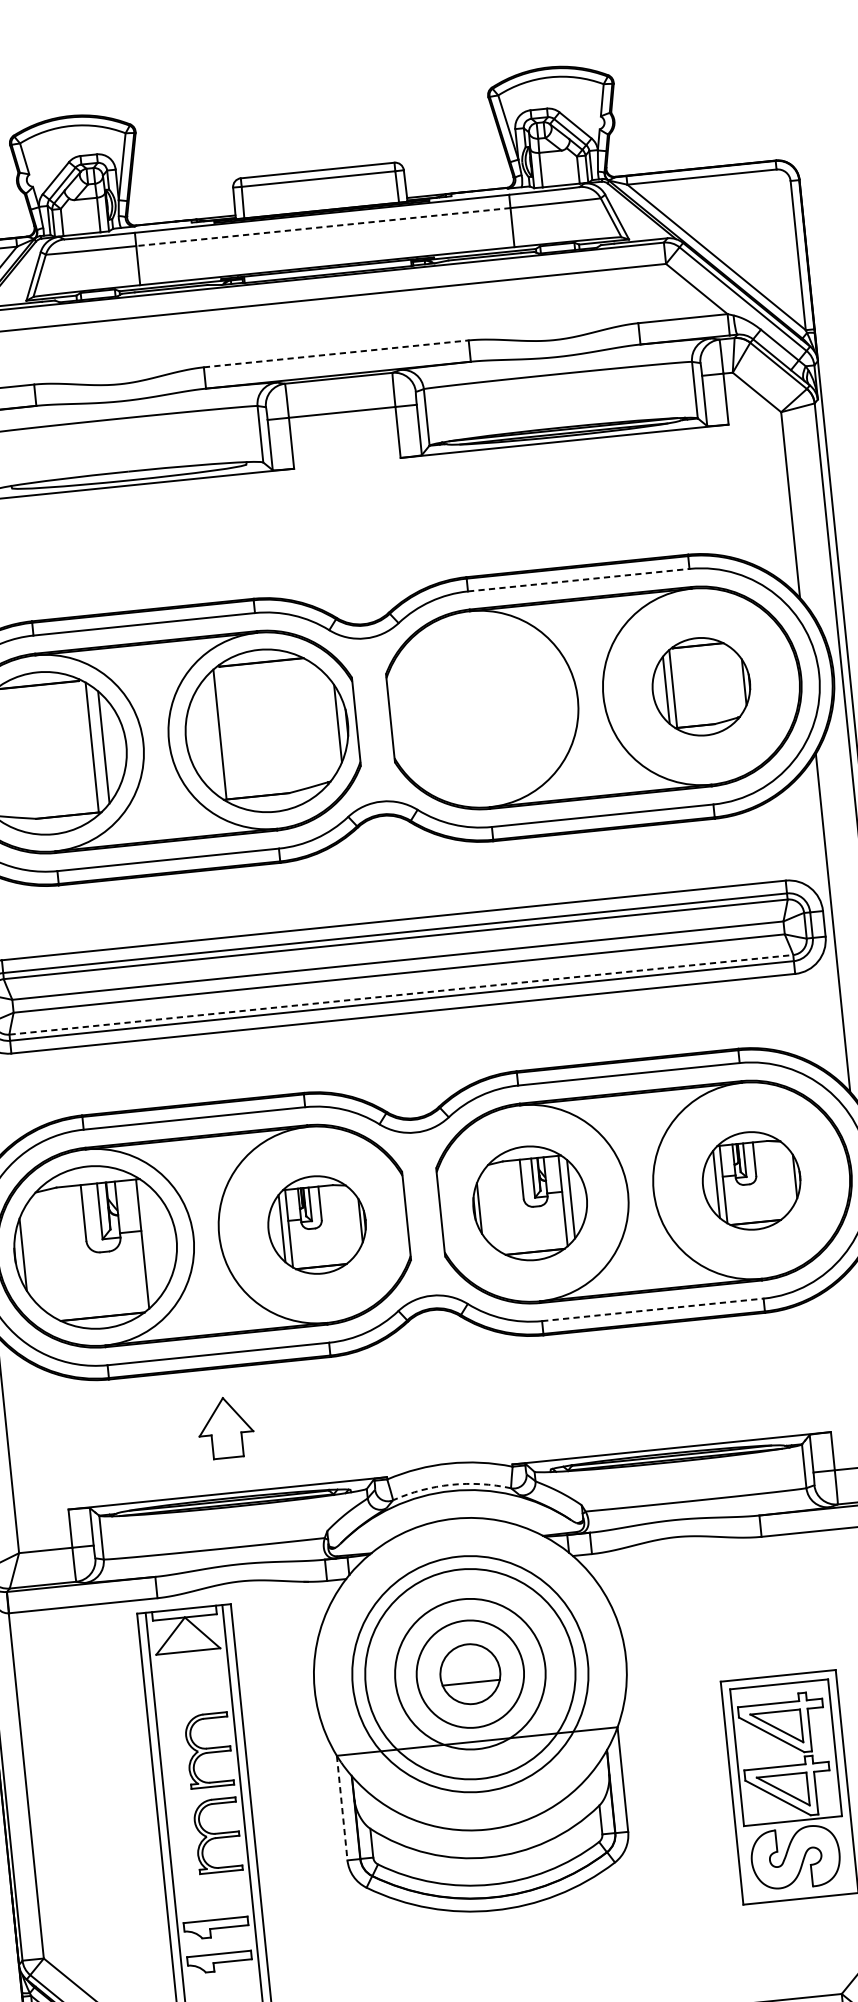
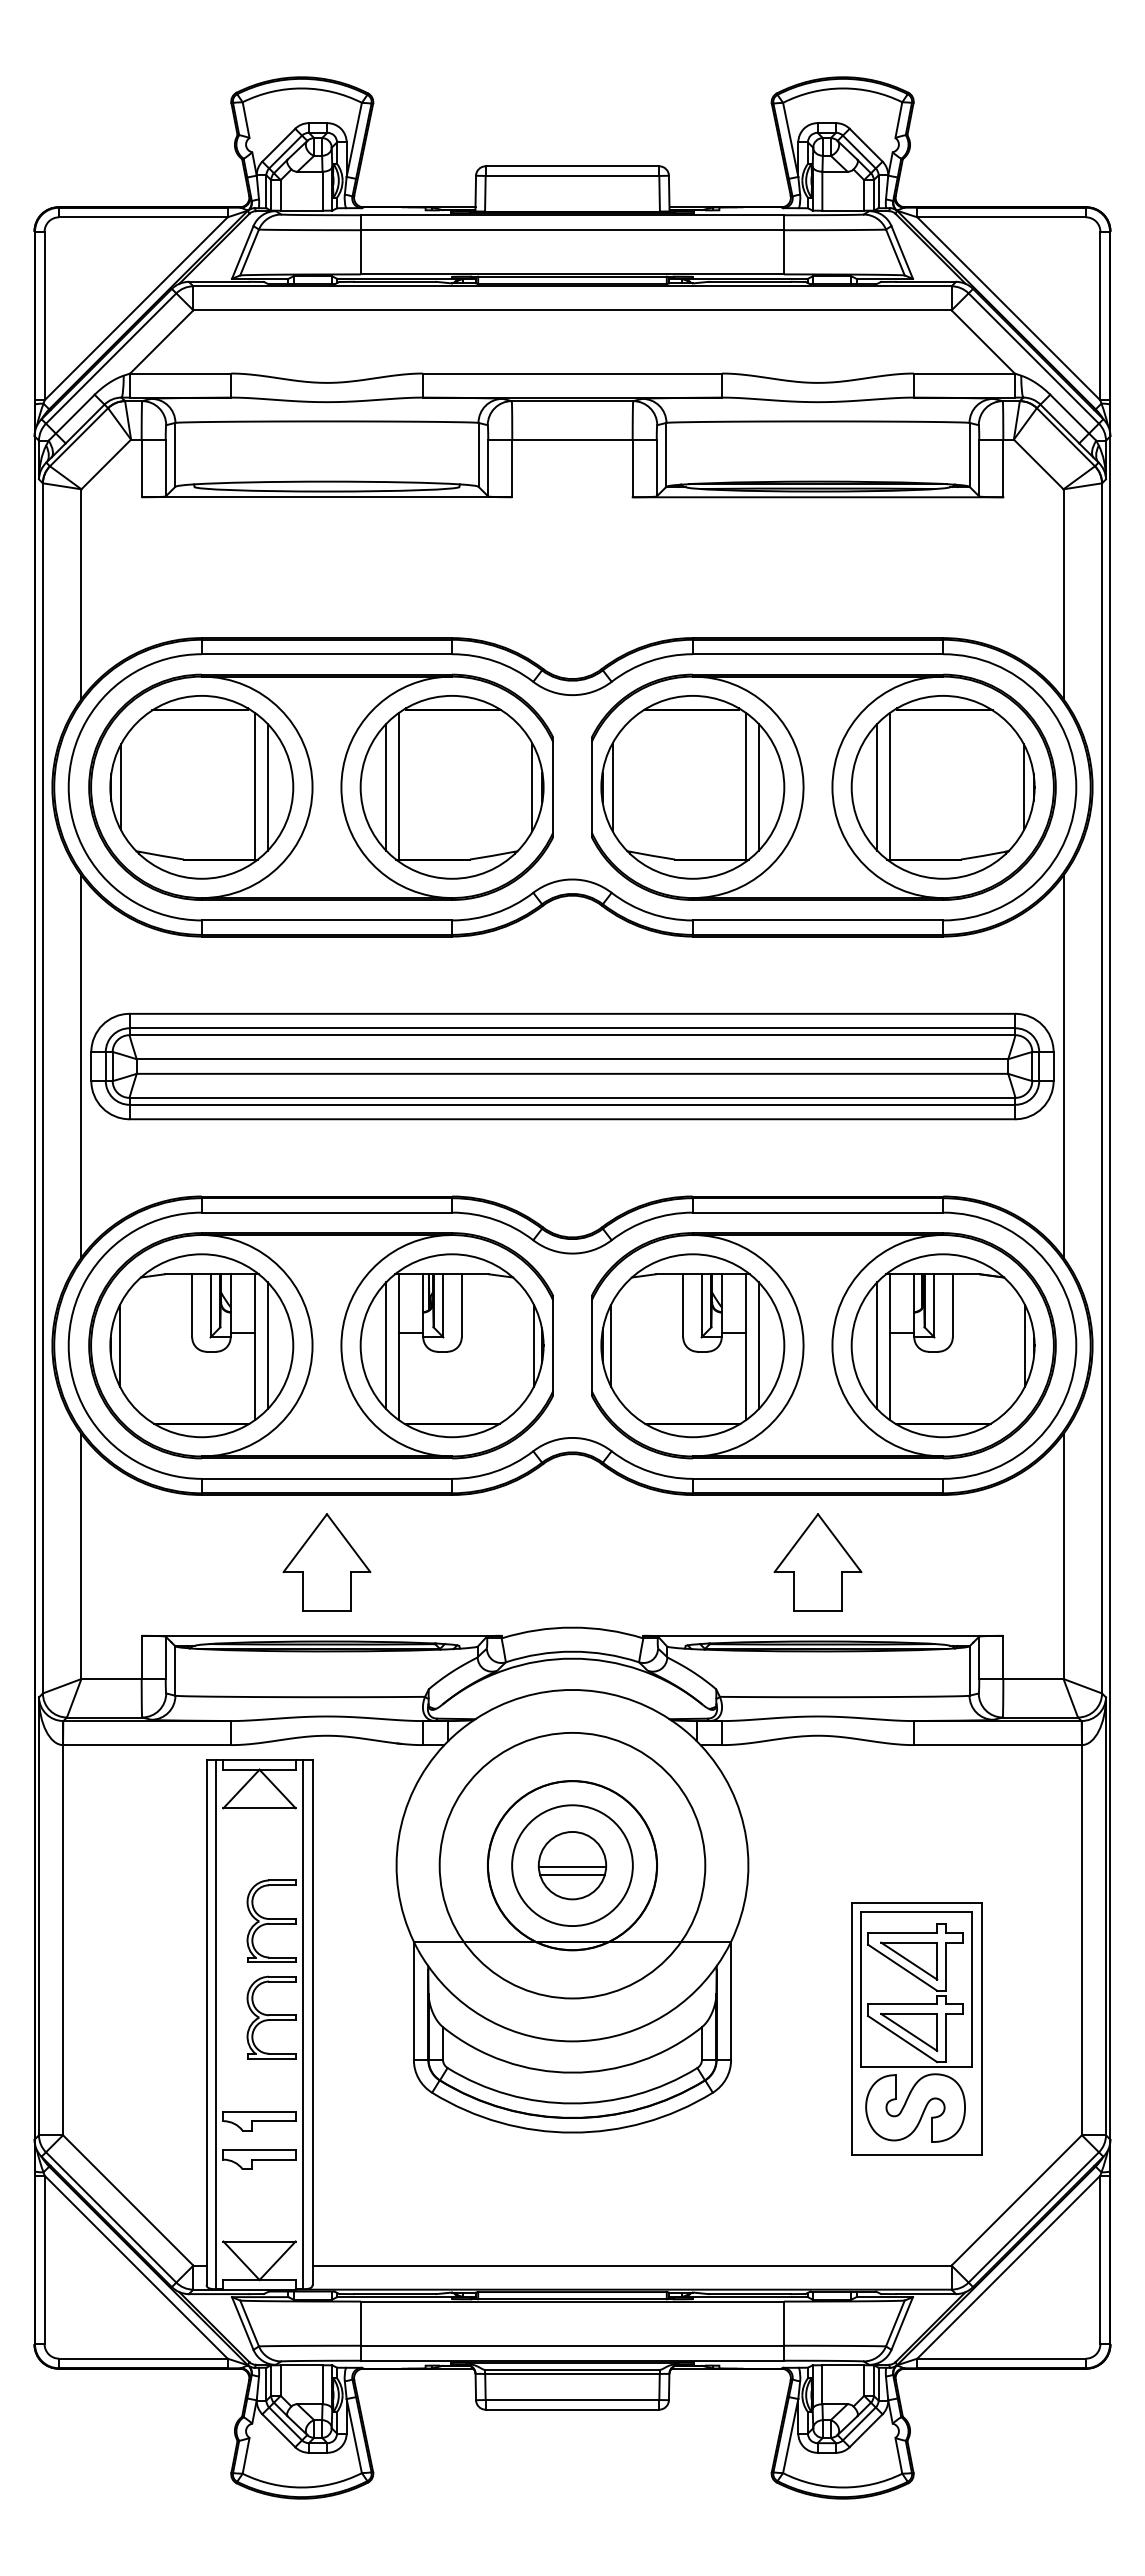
line: (322, 227) -> (571, 230), dashed -> solid
line: (336, 353) -> (572, 373), dashed -> solid
line: (579, 580) -> (818, 654), dashed -> solid
part: (700, 686) -> (942, 787), size x1.67
part: (479, 709) -> (692, 787), added
line: (208, 736) -> (386, 786), added
line: (401, 994) -> (572, 1097), dashed -> solid
part: (751, 1180) -> (942, 1345), size x1.67
part: (529, 1203) -> (692, 1345), size x1.43
part: (316, 1224) -> (451, 1345), size x1.67
line: (153, 1241) -> (267, 1345), added
line: (653, 1309) -> (818, 1478), dashed -> solid
part: (659, 1383) -> (817, 1562), added
part: (225, 1428) -> (326, 1562), size x1.43
arc: (451, 1484) -> (572, 1651), dashed -> solid
circle: (470, 1674) -> (572, 1865), size x0.71
line: (470, 1675) -> (572, 1867), added
line: (341, 1808) -> (413, 2001), dashed -> solid

